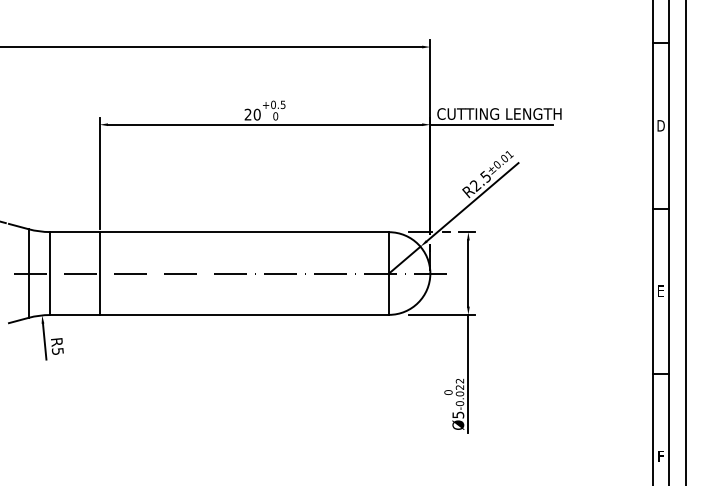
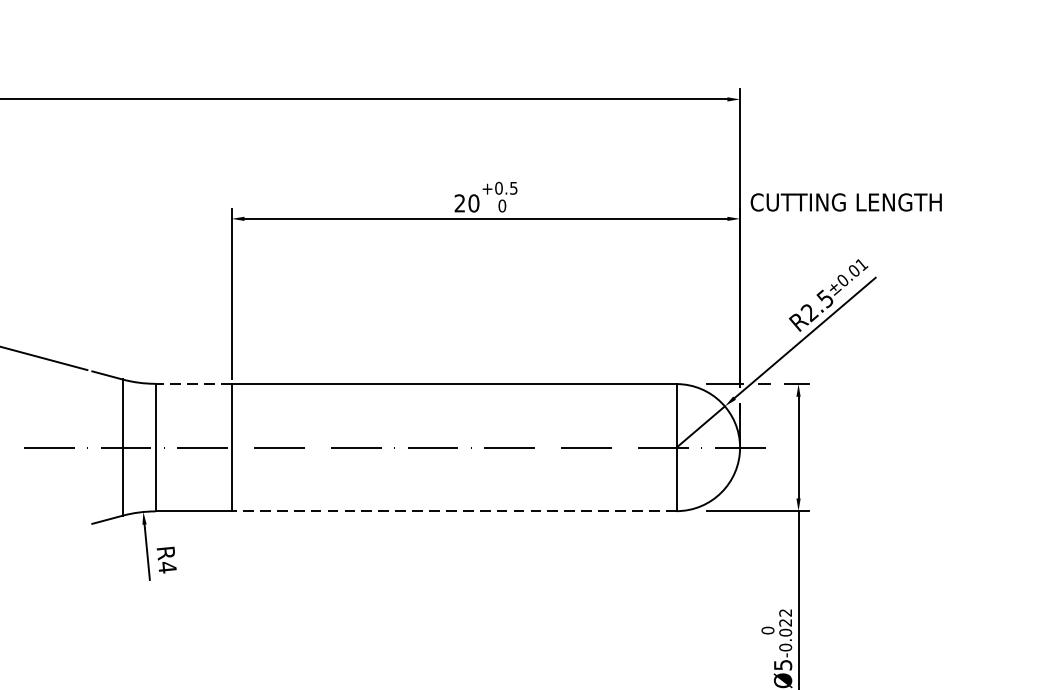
line: (491, 124) -> (834, 218), removed
line: (74, 232) -> (193, 384), solid -> dashed
line: (244, 314) -> (454, 510), solid -> dashed
text: (57, 351) -> (166, 567), R5 -> R4

